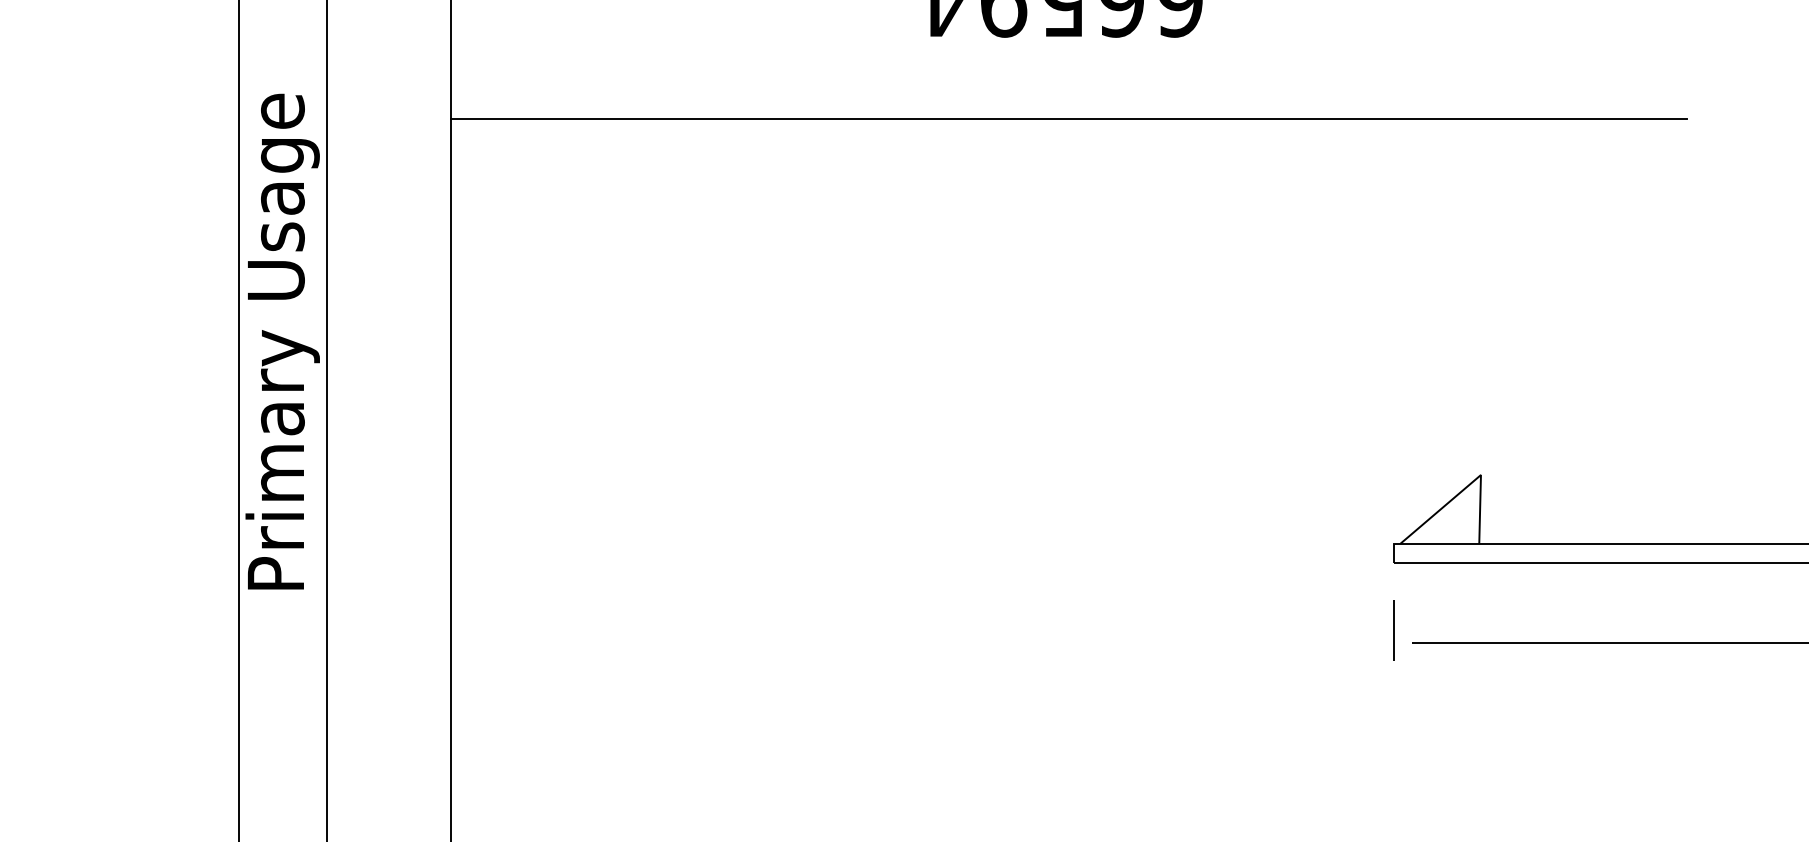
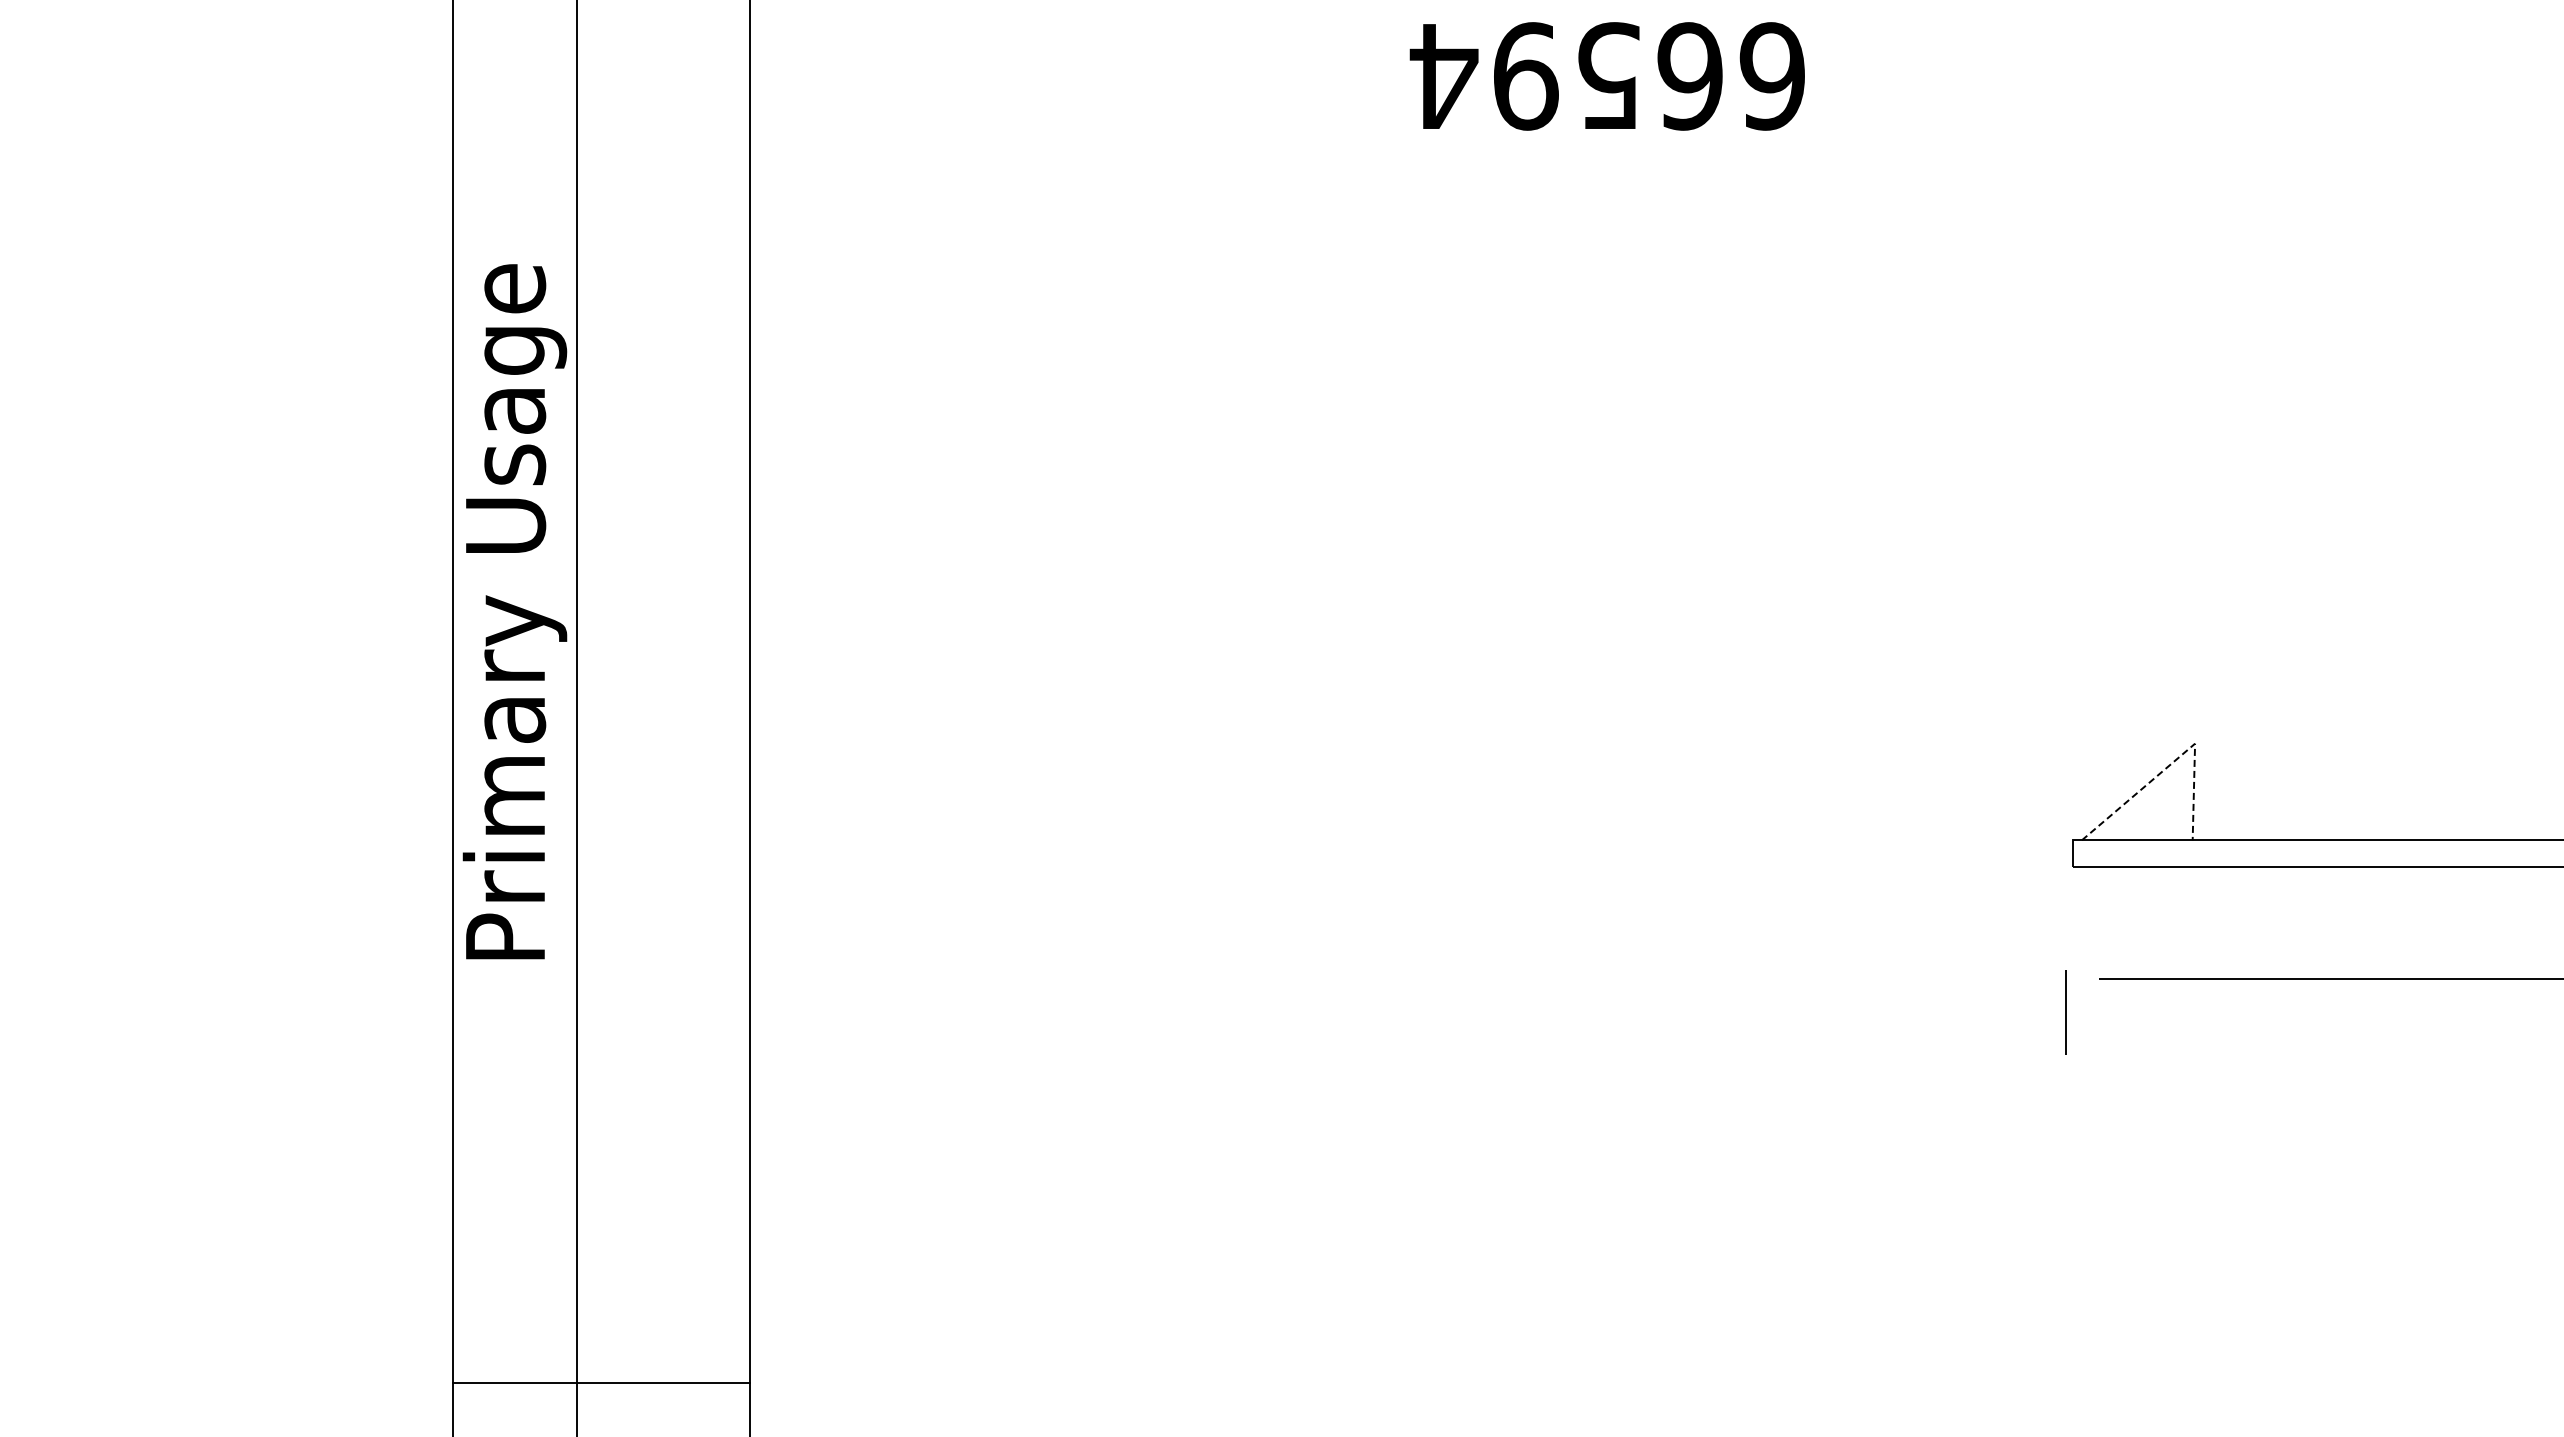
line: (1068, 118) -> (1616, 244), removed
text: (282, 341) -> (514, 611), moved
line: (1467, 486) -> (2176, 759), solid -> dashed
line: (1393, 630) -> (2065, 1012), moved

